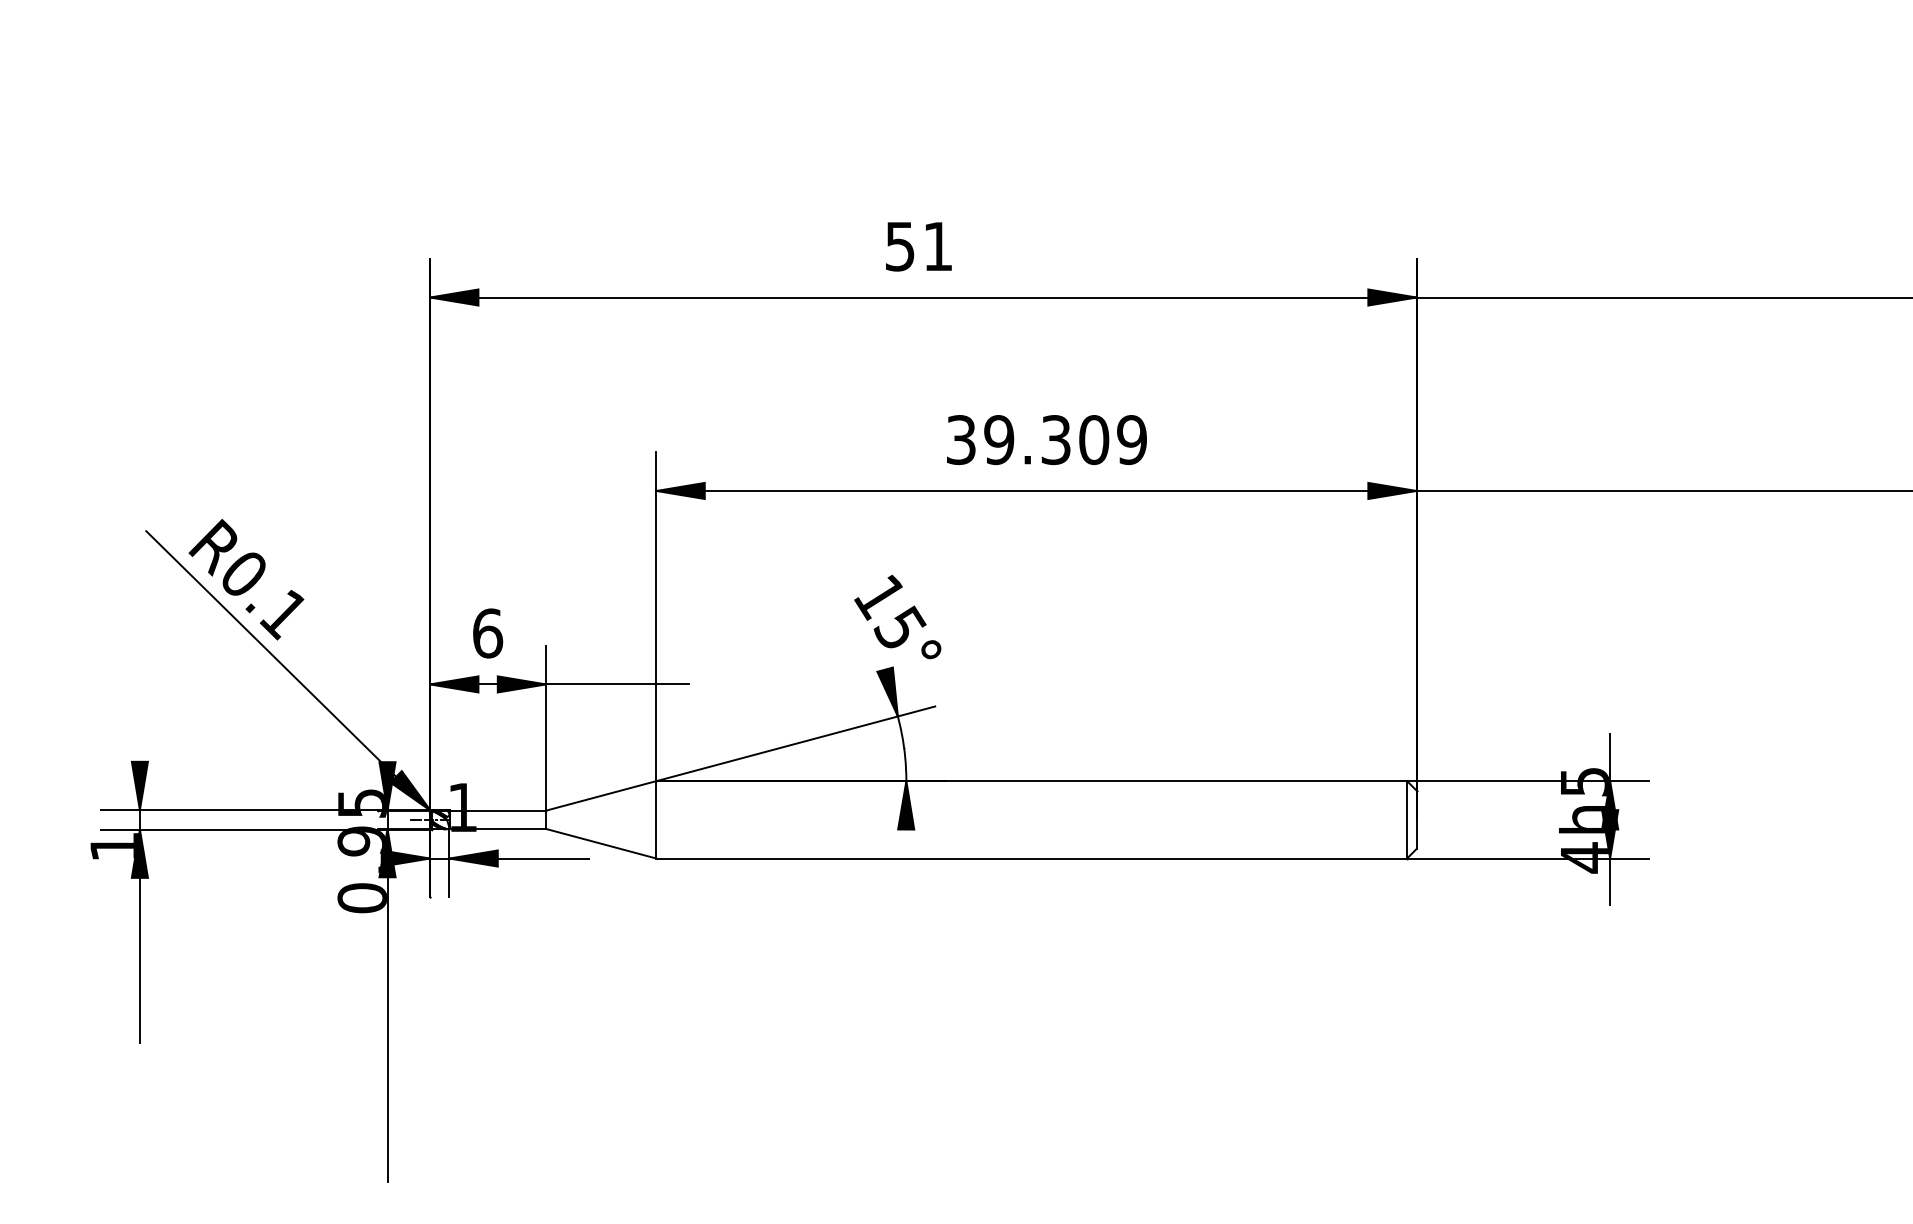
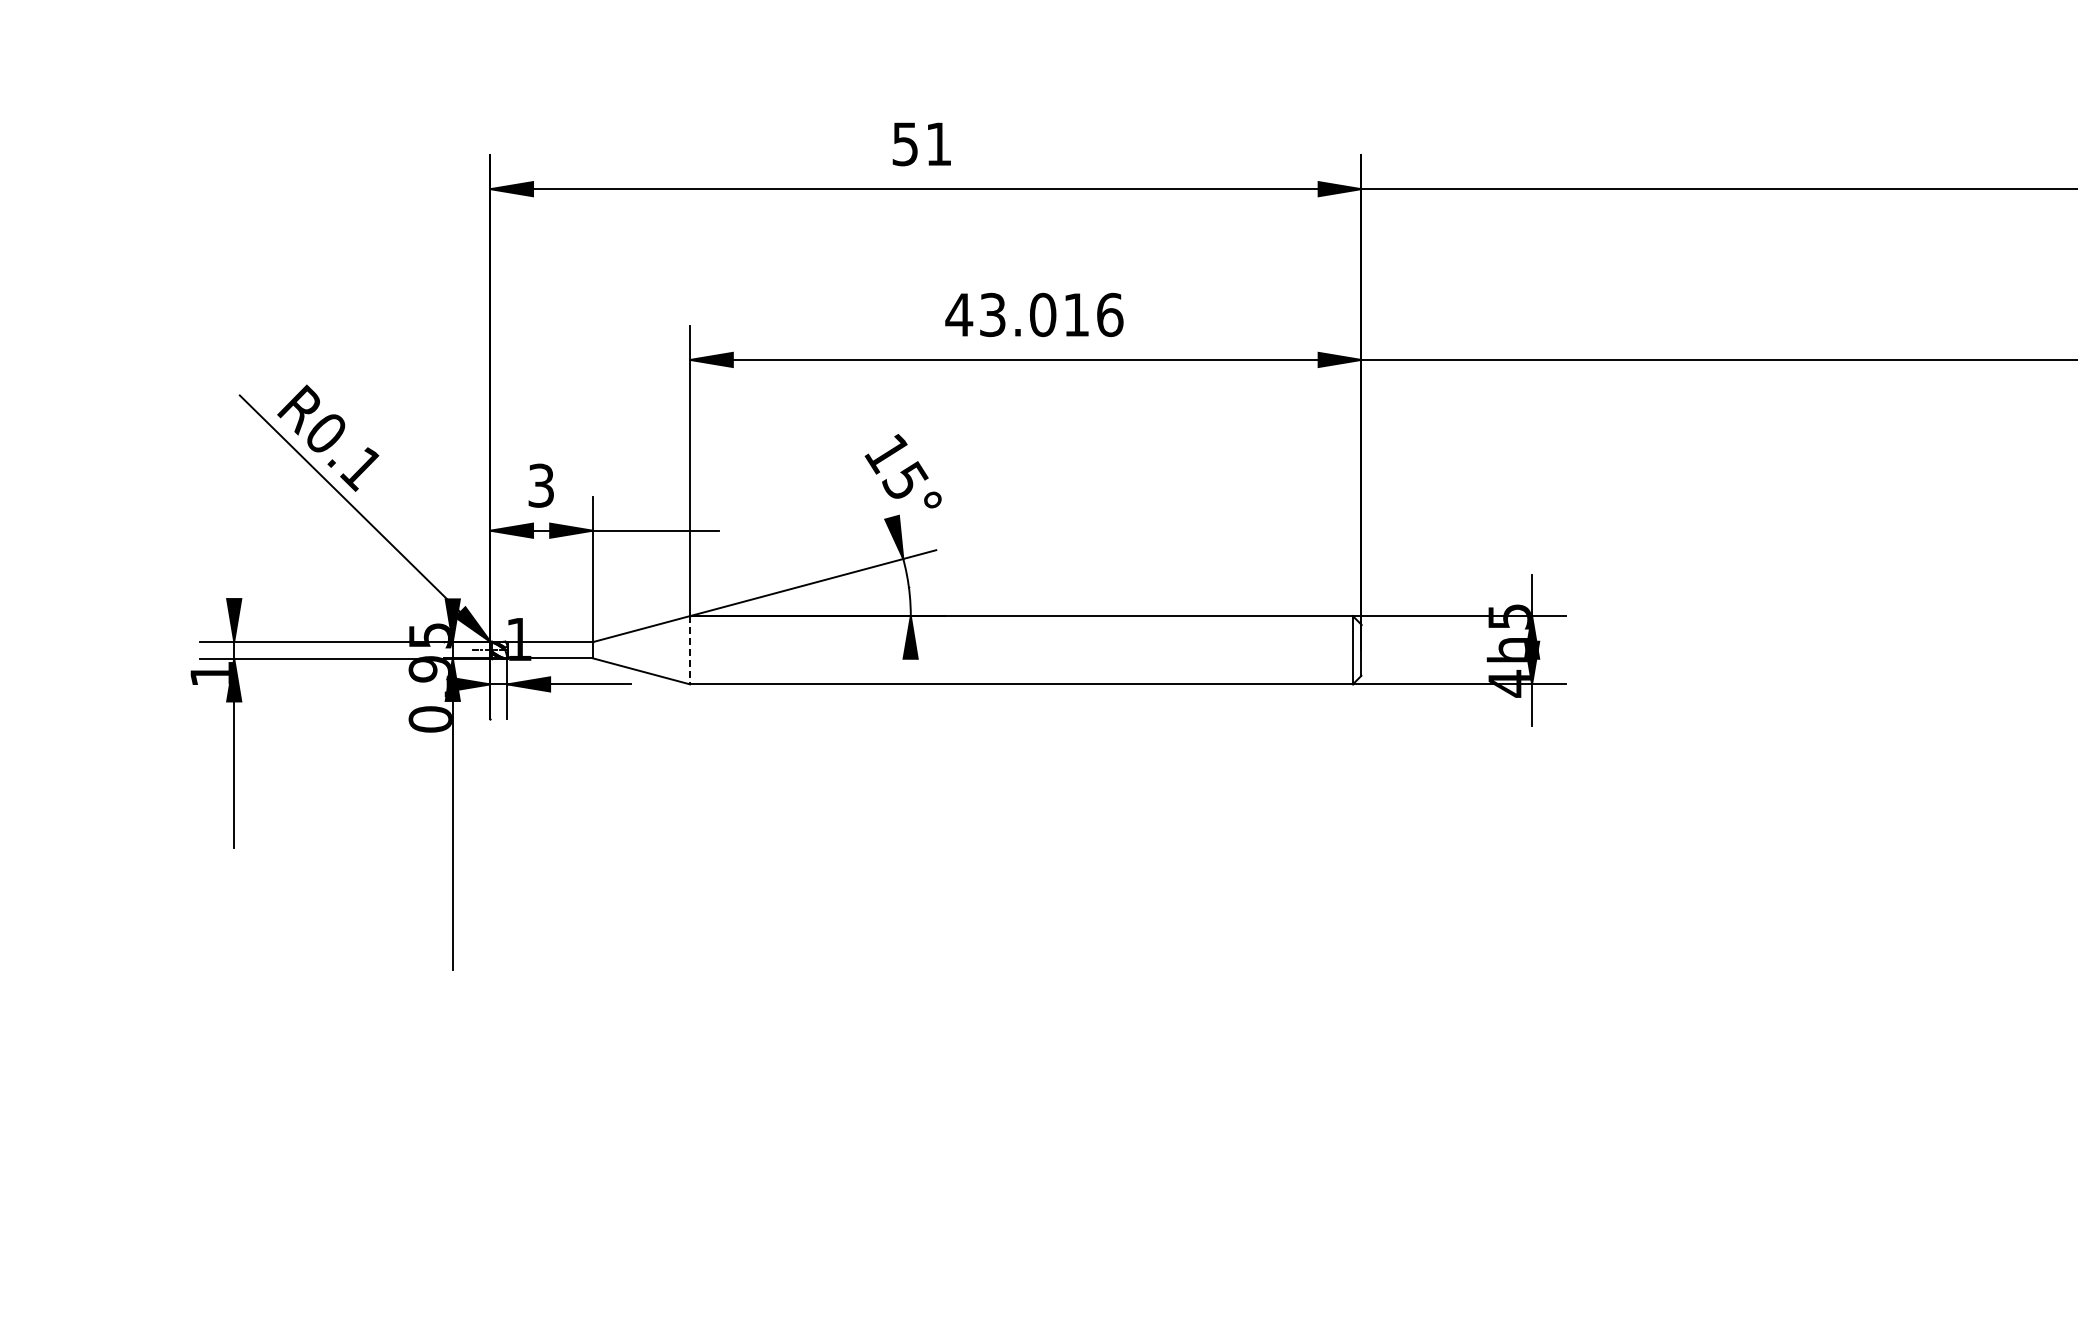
text: (1046, 439) -> (1034, 314), 39.309 -> 43.016
text: (488, 633) -> (541, 485), 6 -> 3
line: (656, 820) -> (690, 650), solid -> dashed

